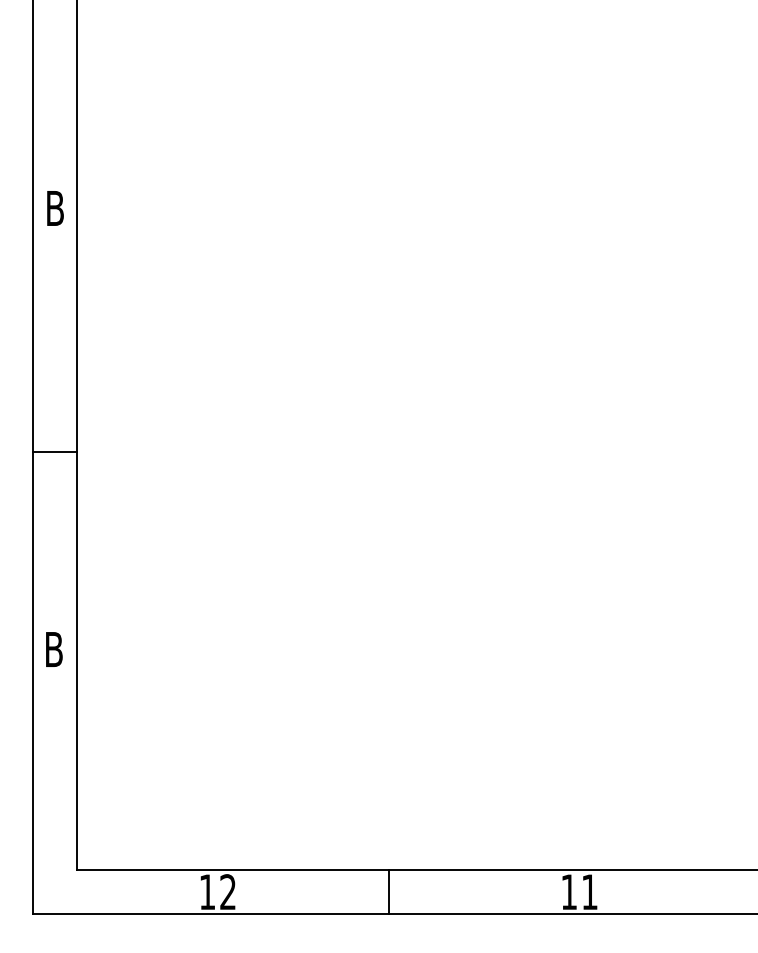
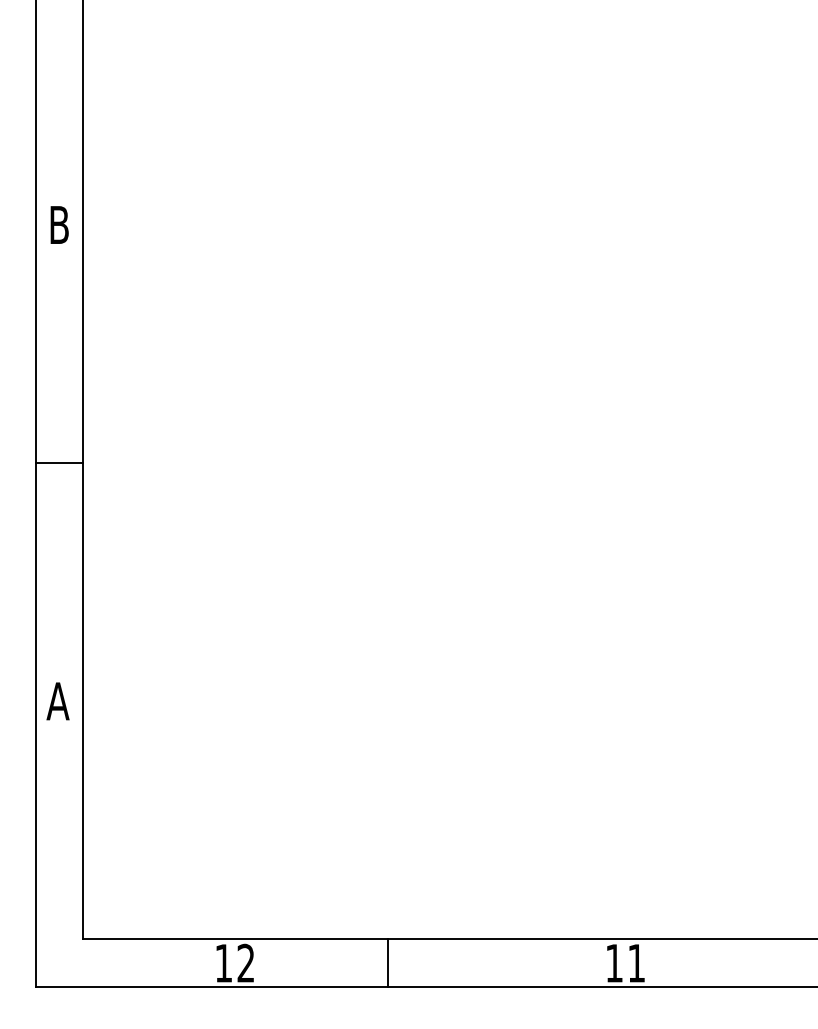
line: (55, 452) -> (59, 463), moved
text: (53, 649) -> (57, 701), B -> A
line: (389, 892) -> (388, 963), moved

